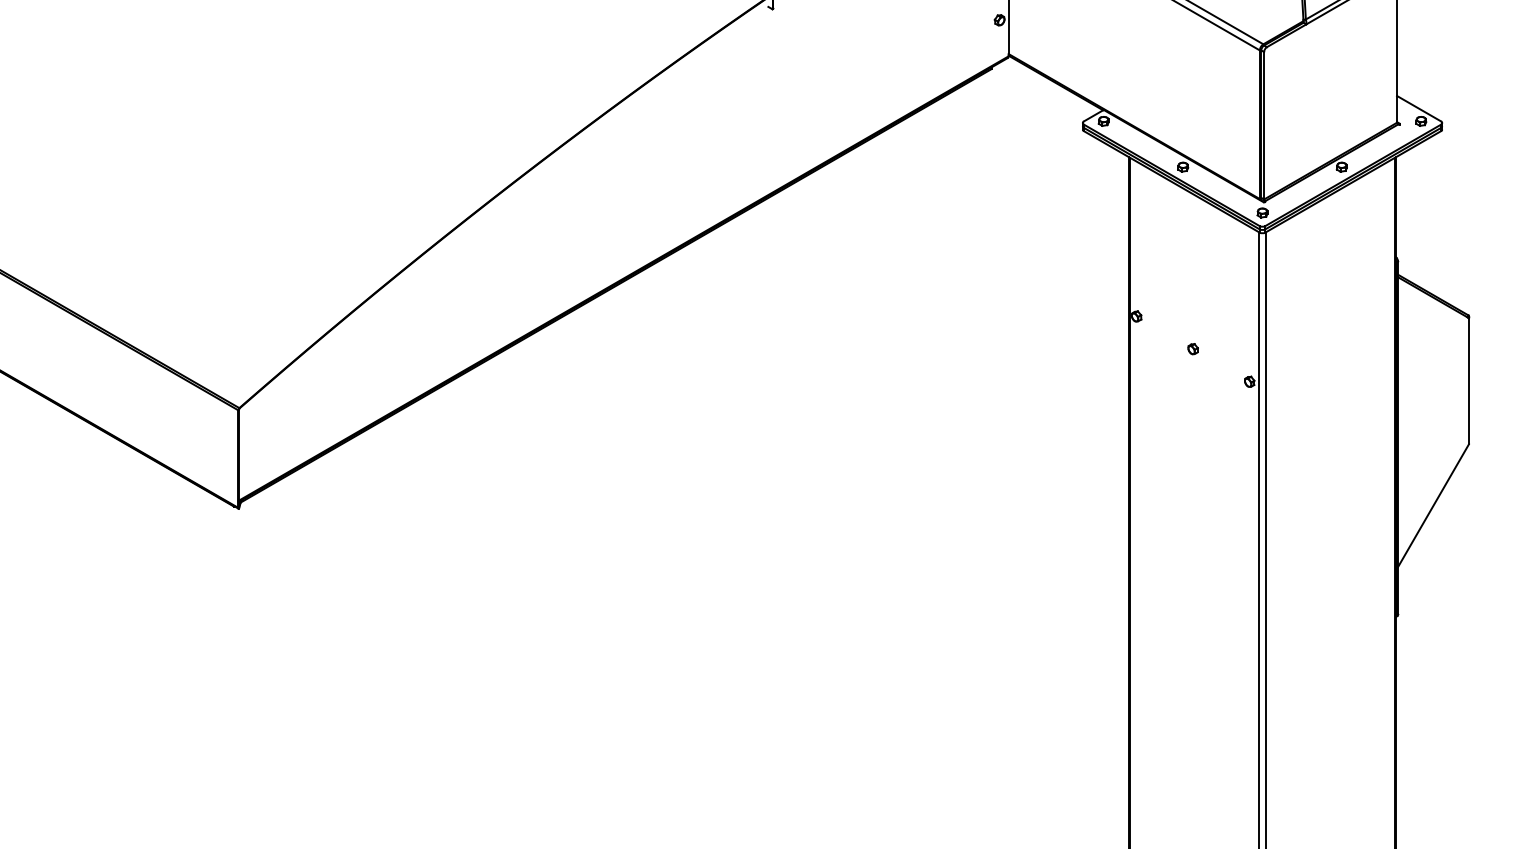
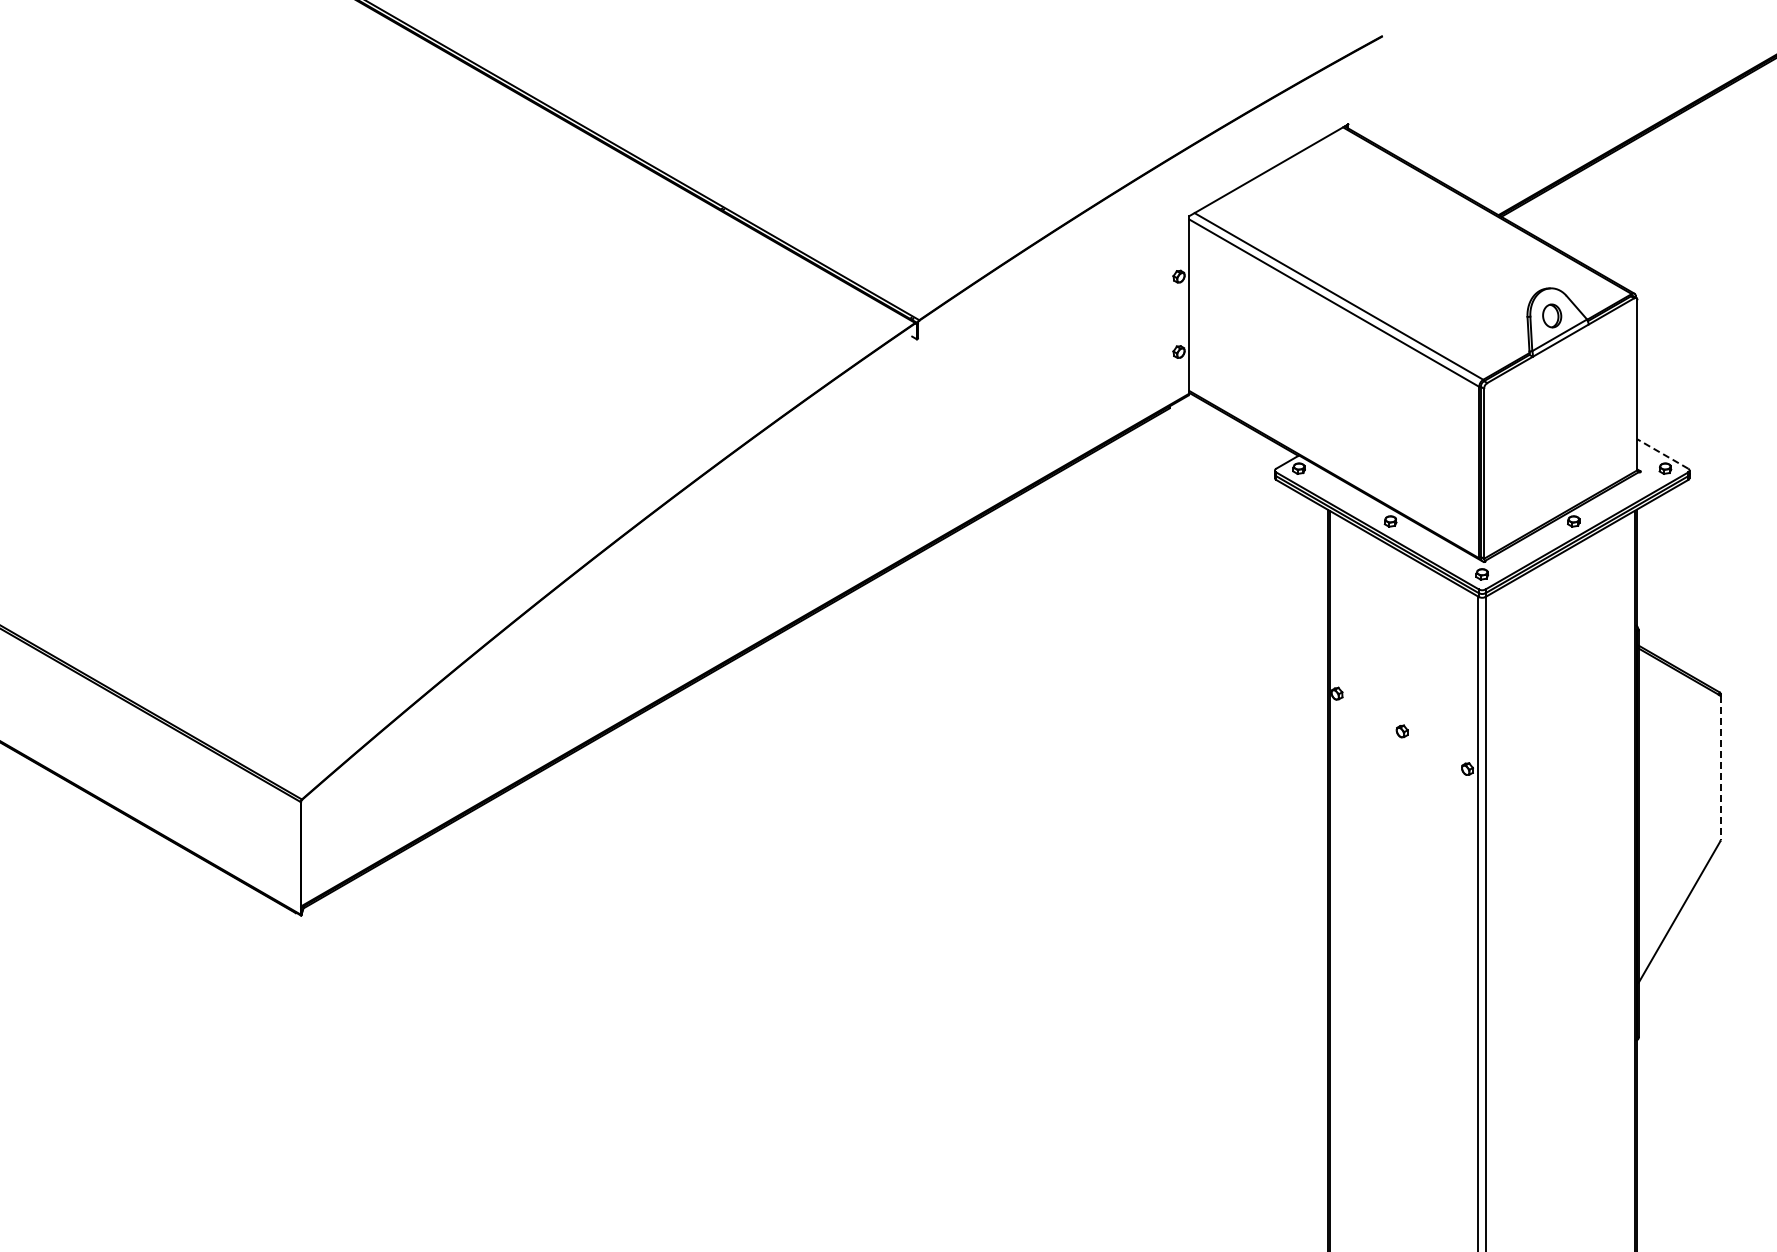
line: (1418, 108) -> (1662, 453), solid -> dashed
line: (1469, 381) -> (1720, 768), solid -> dashed

